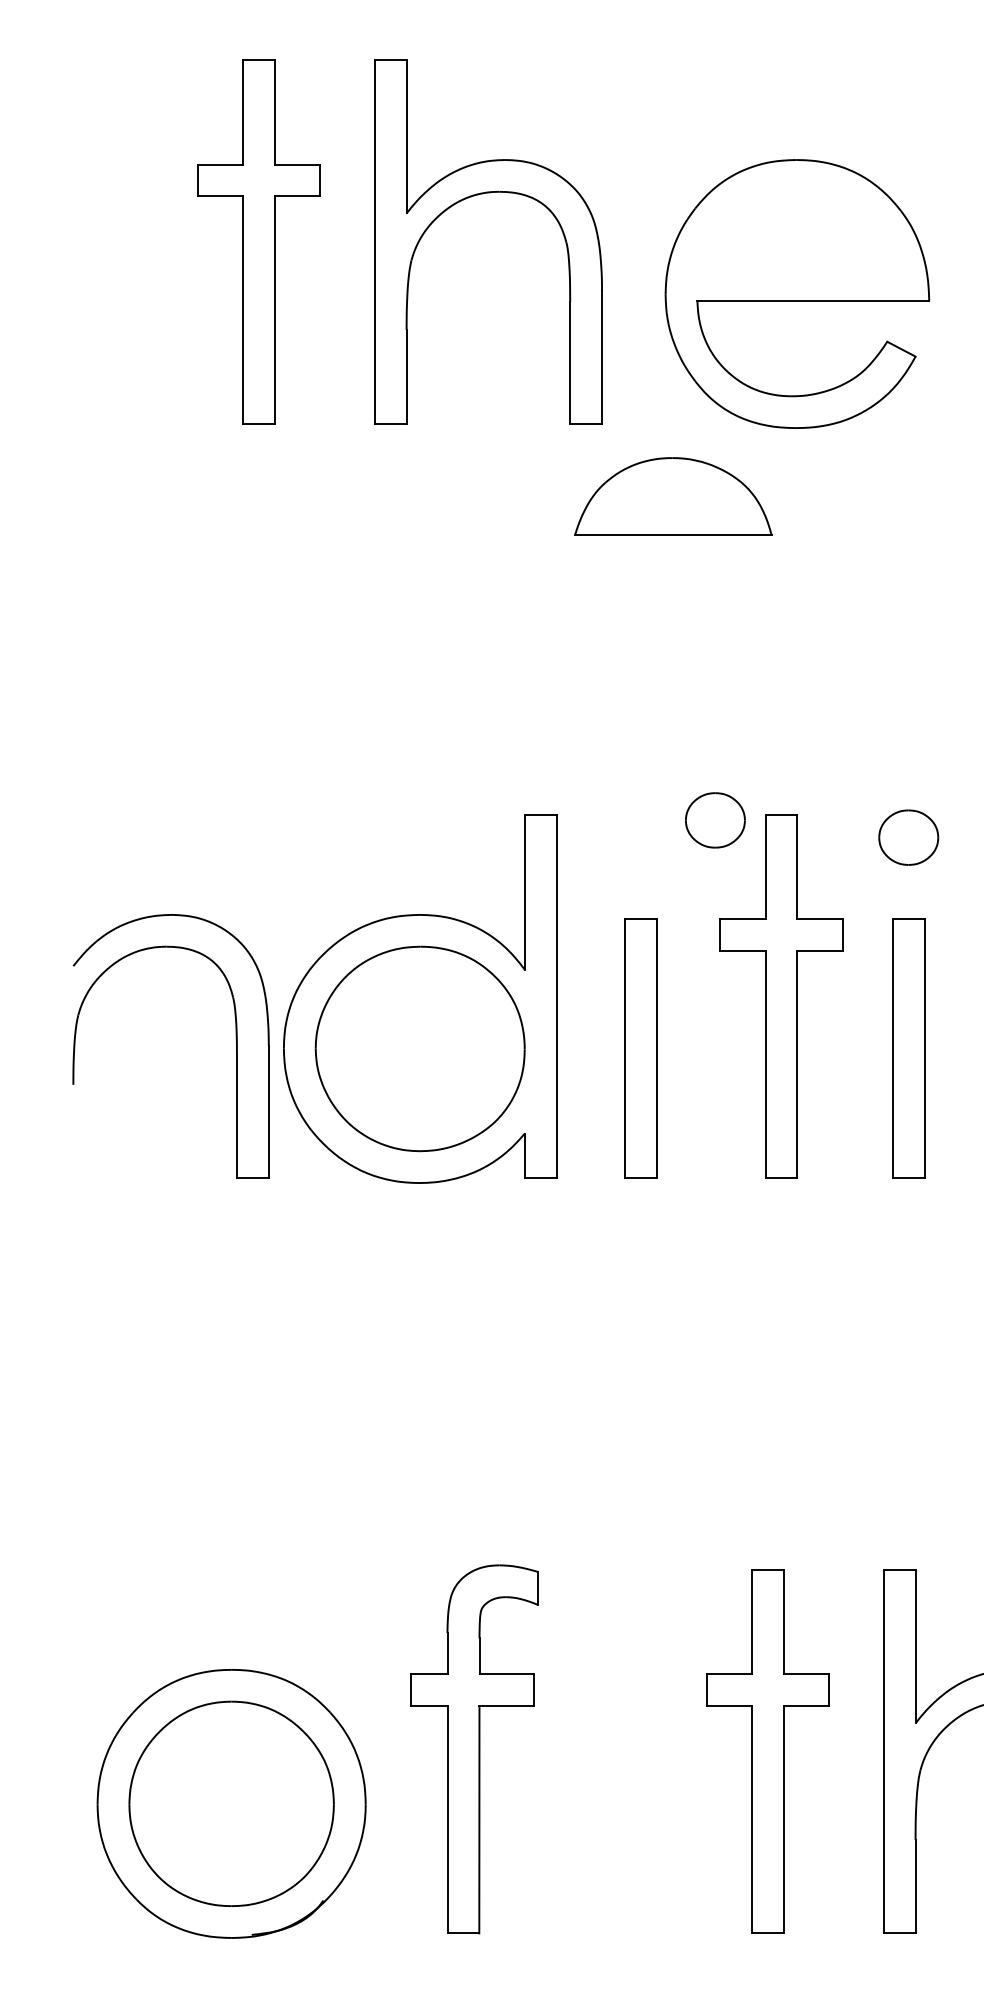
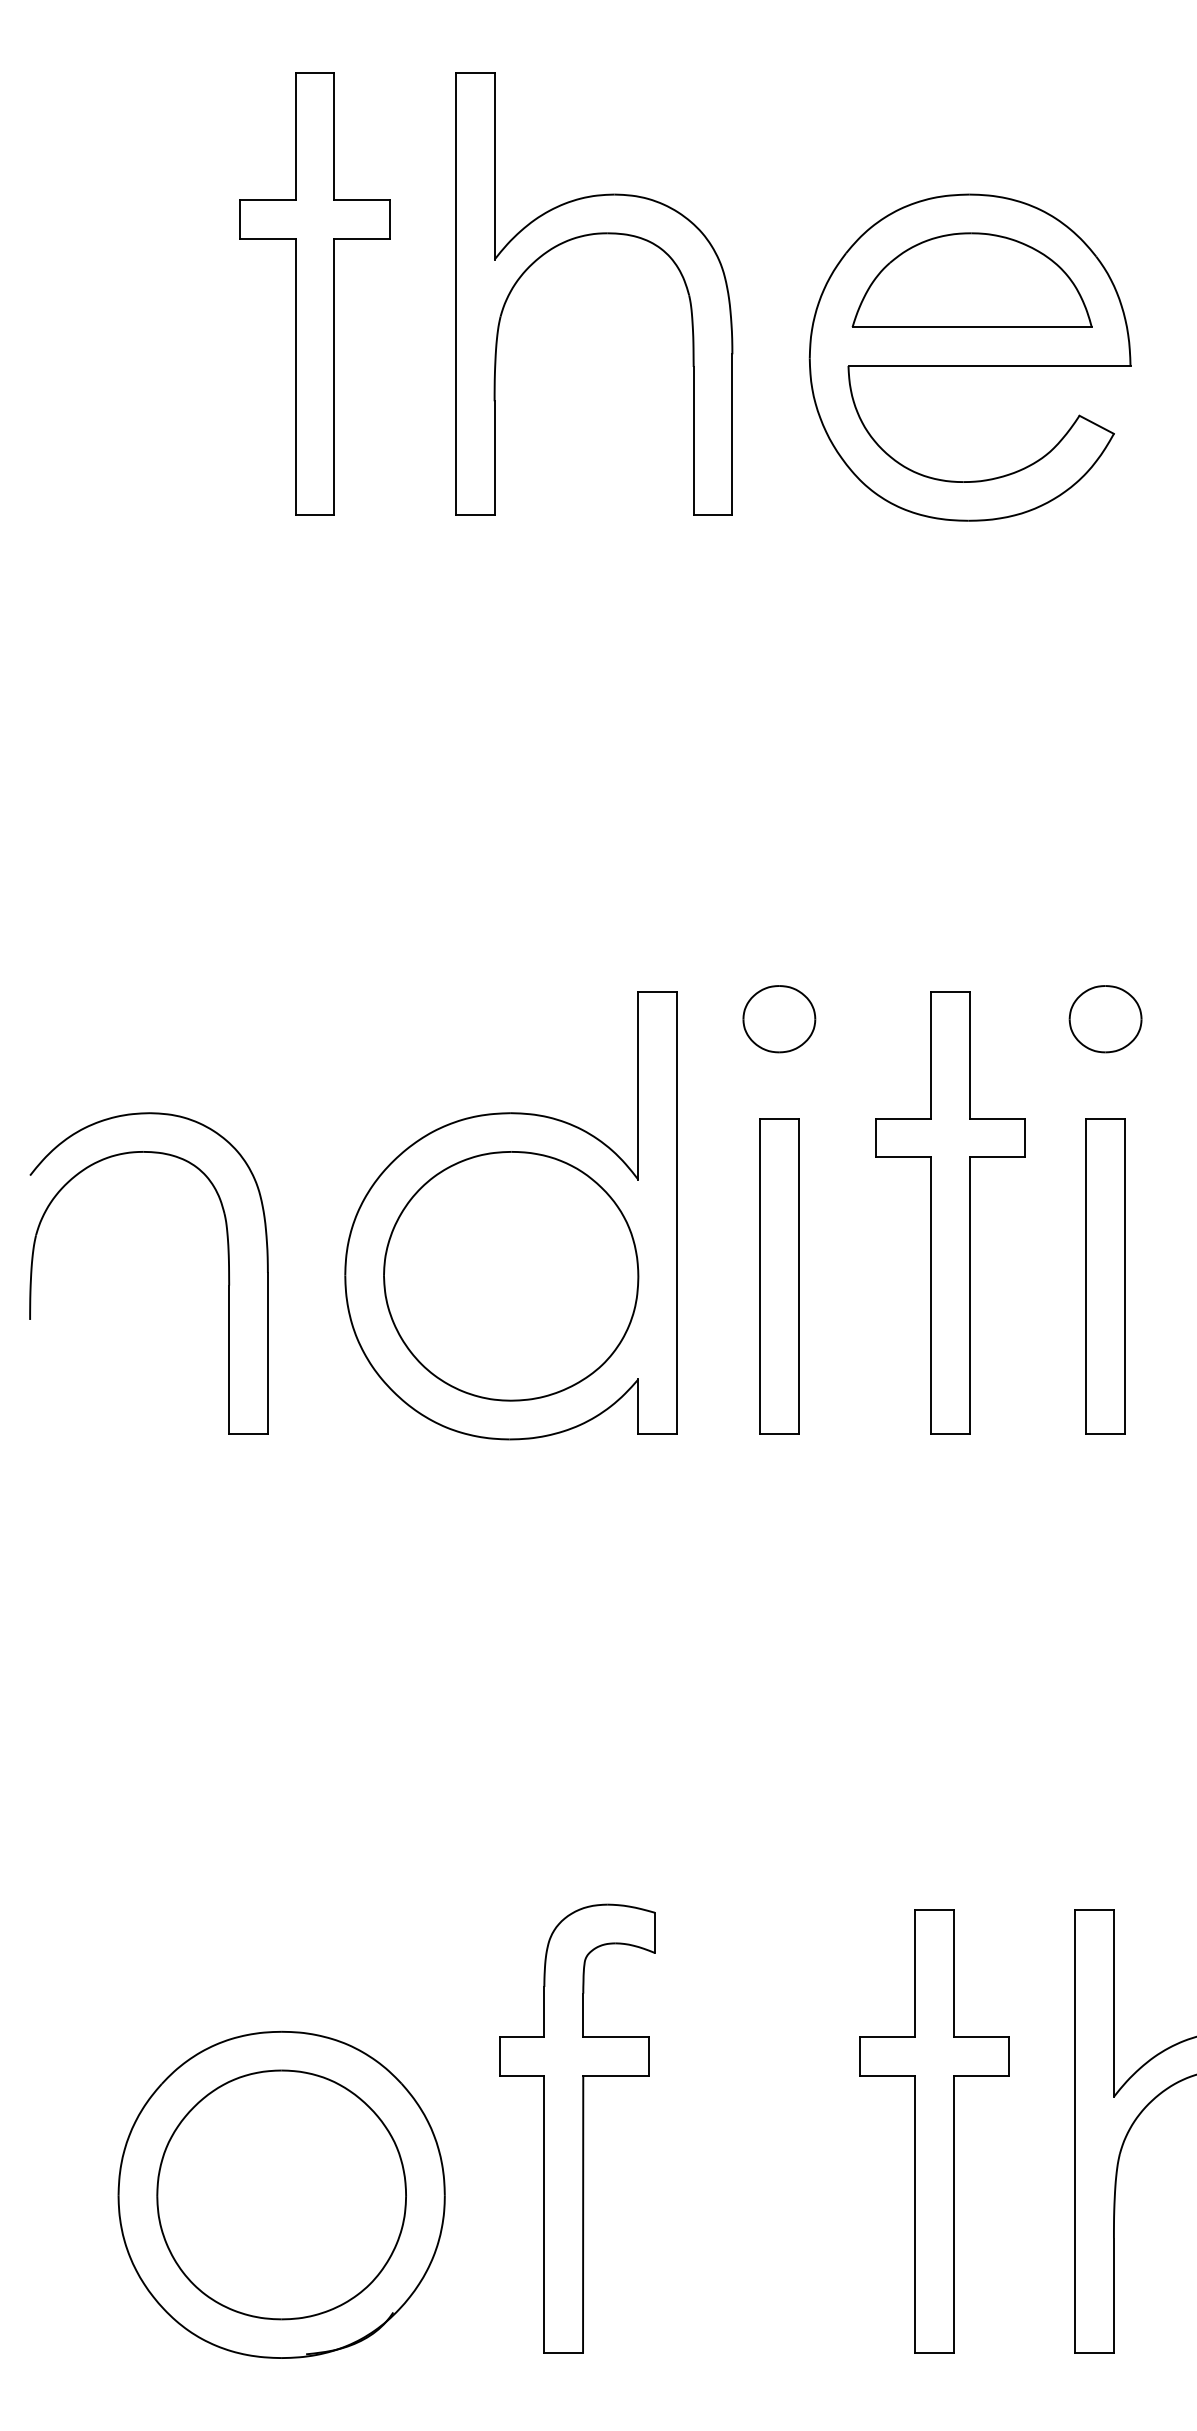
part: (672, 496) -> (971, 279), moved
part: (715, 820) -> (779, 1019), moved
part: (236, 1046) -> (228, 1273), moved

